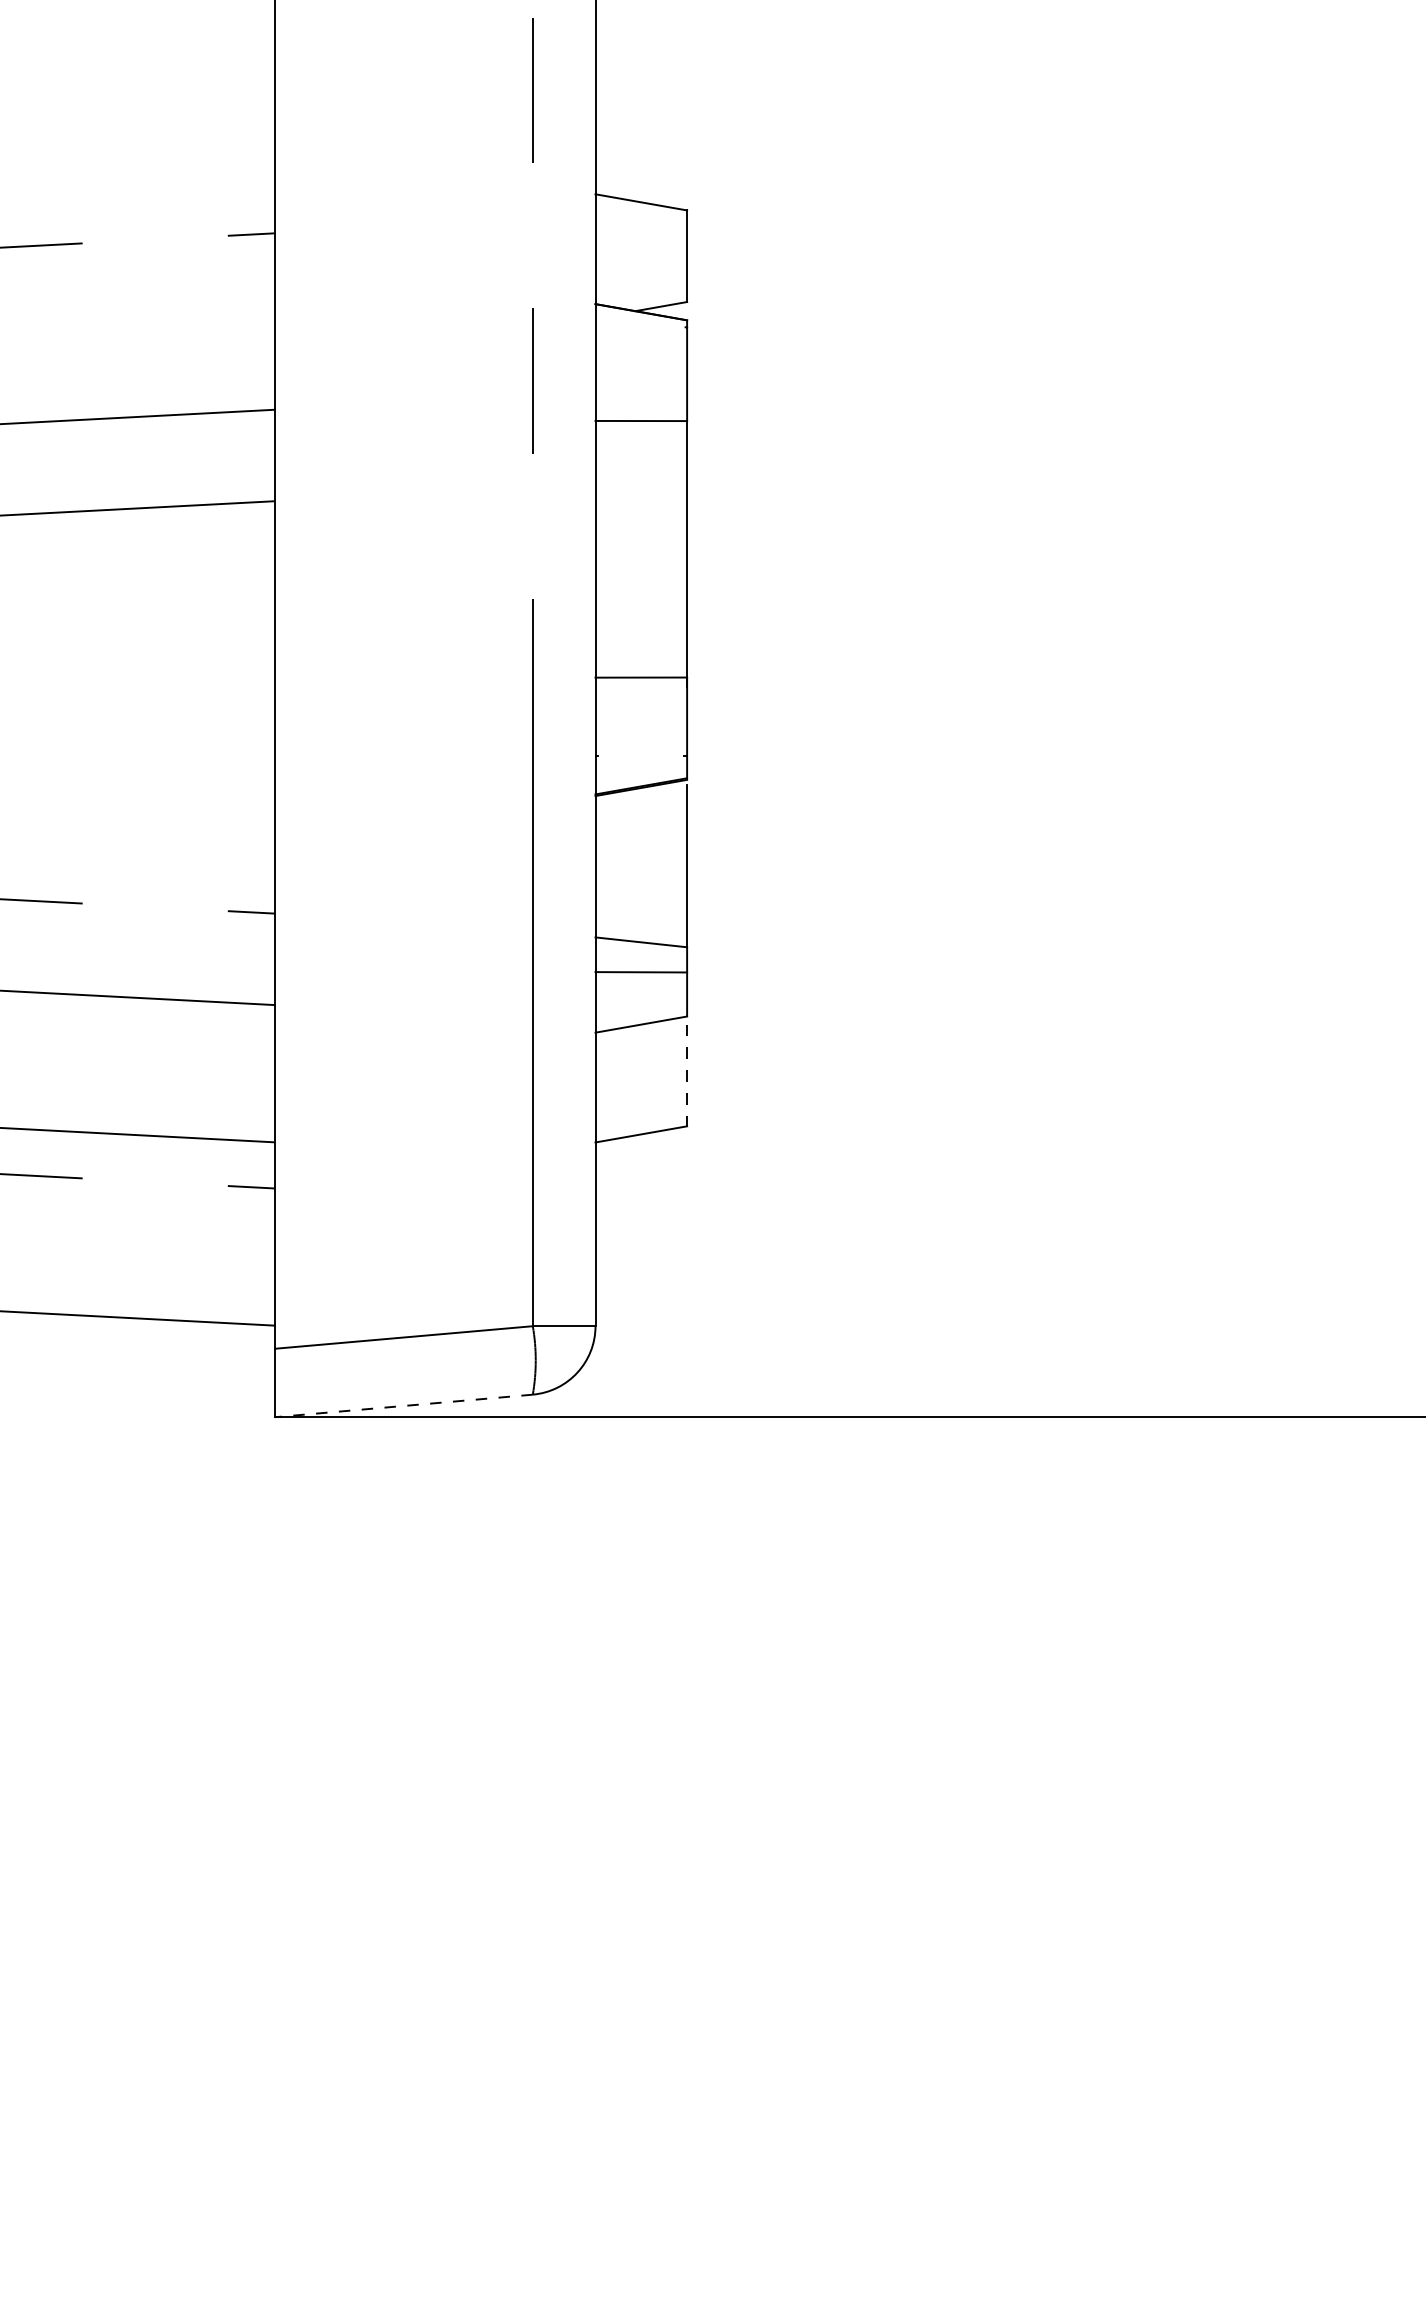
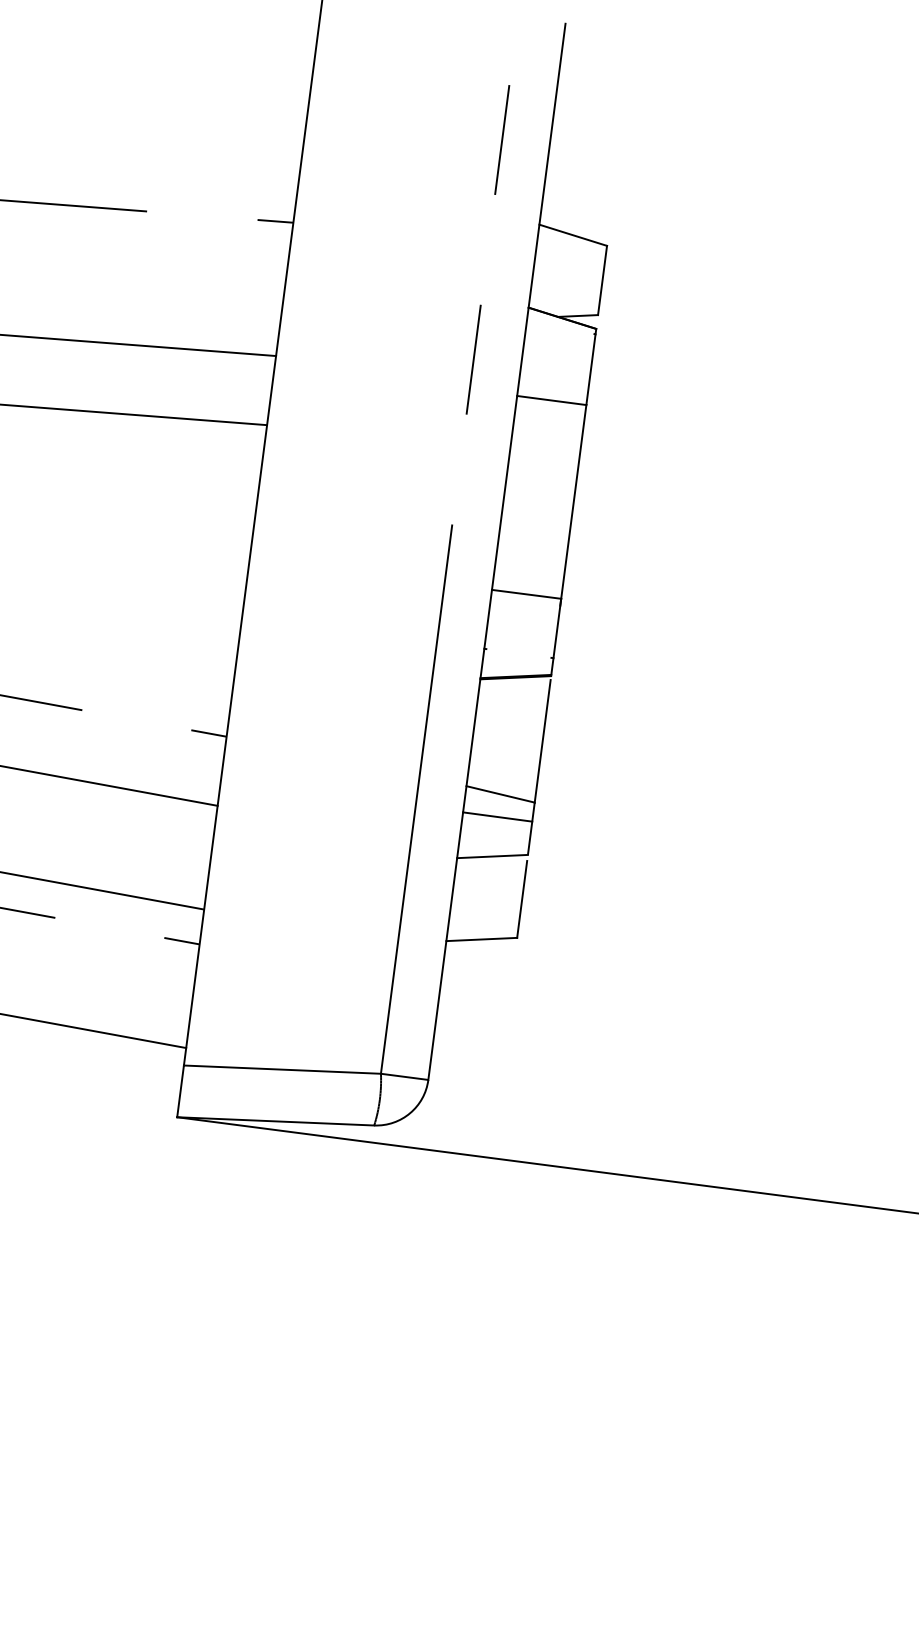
line: (687, 1075) -> (522, 899), dashed -> solid
line: (403, 1406) -> (275, 1121), dashed -> solid

